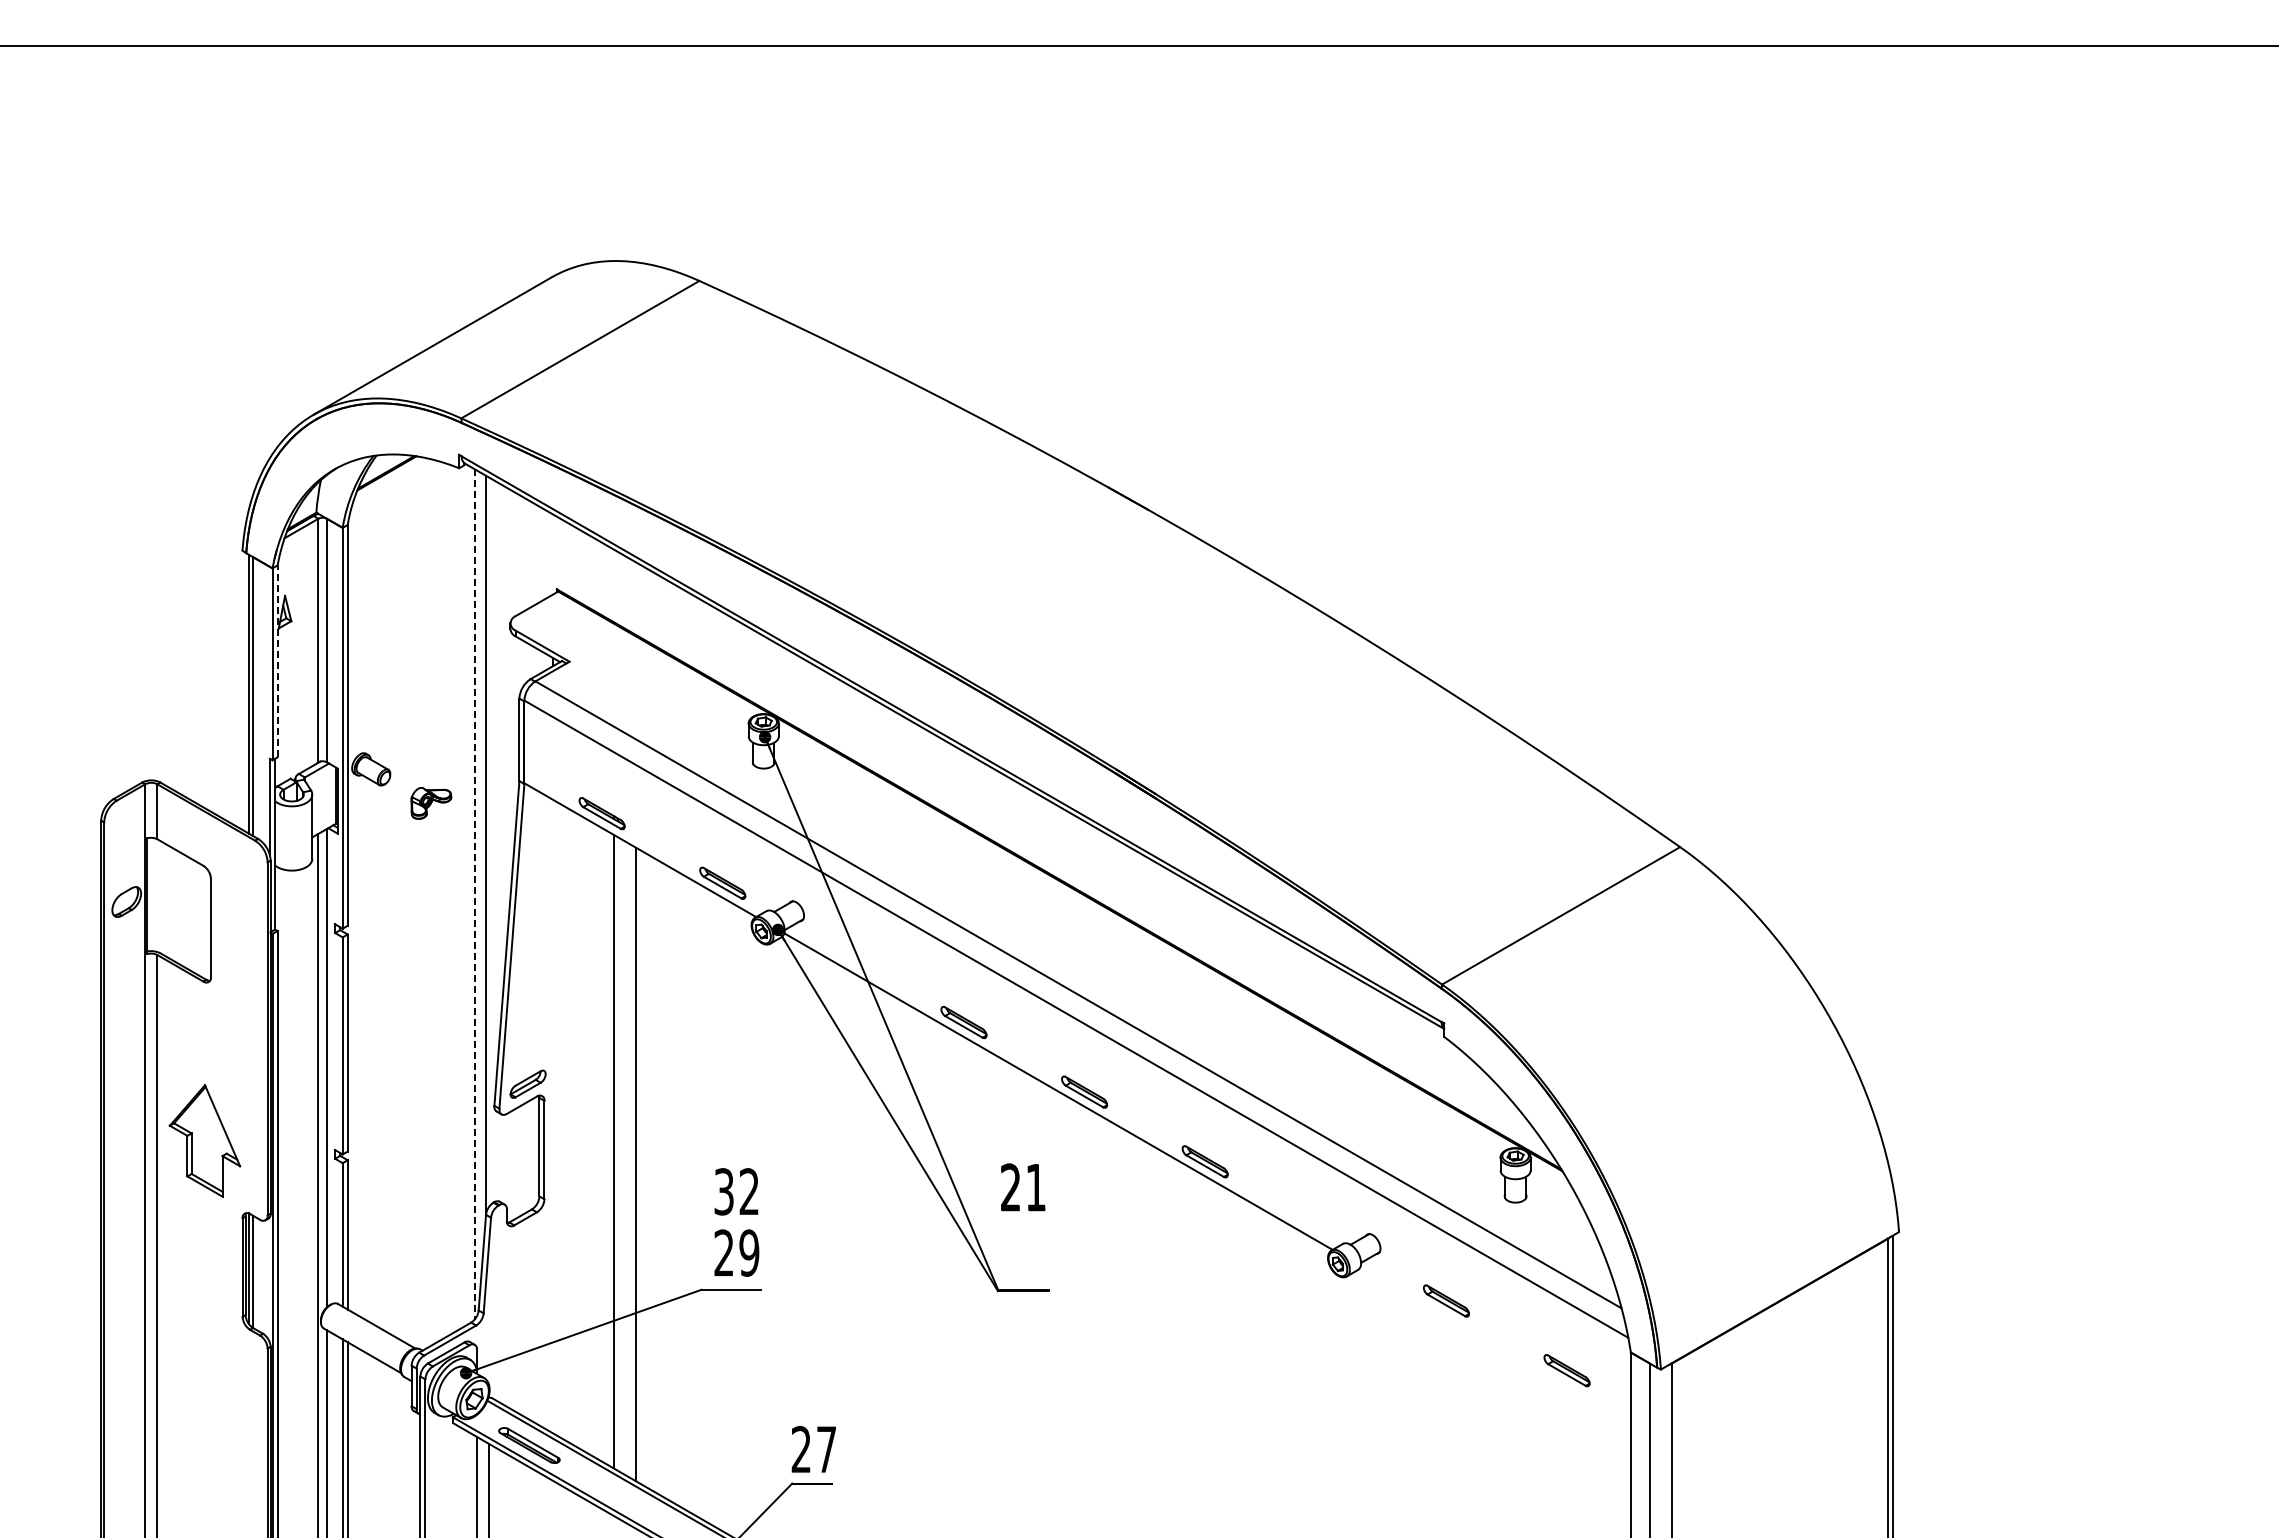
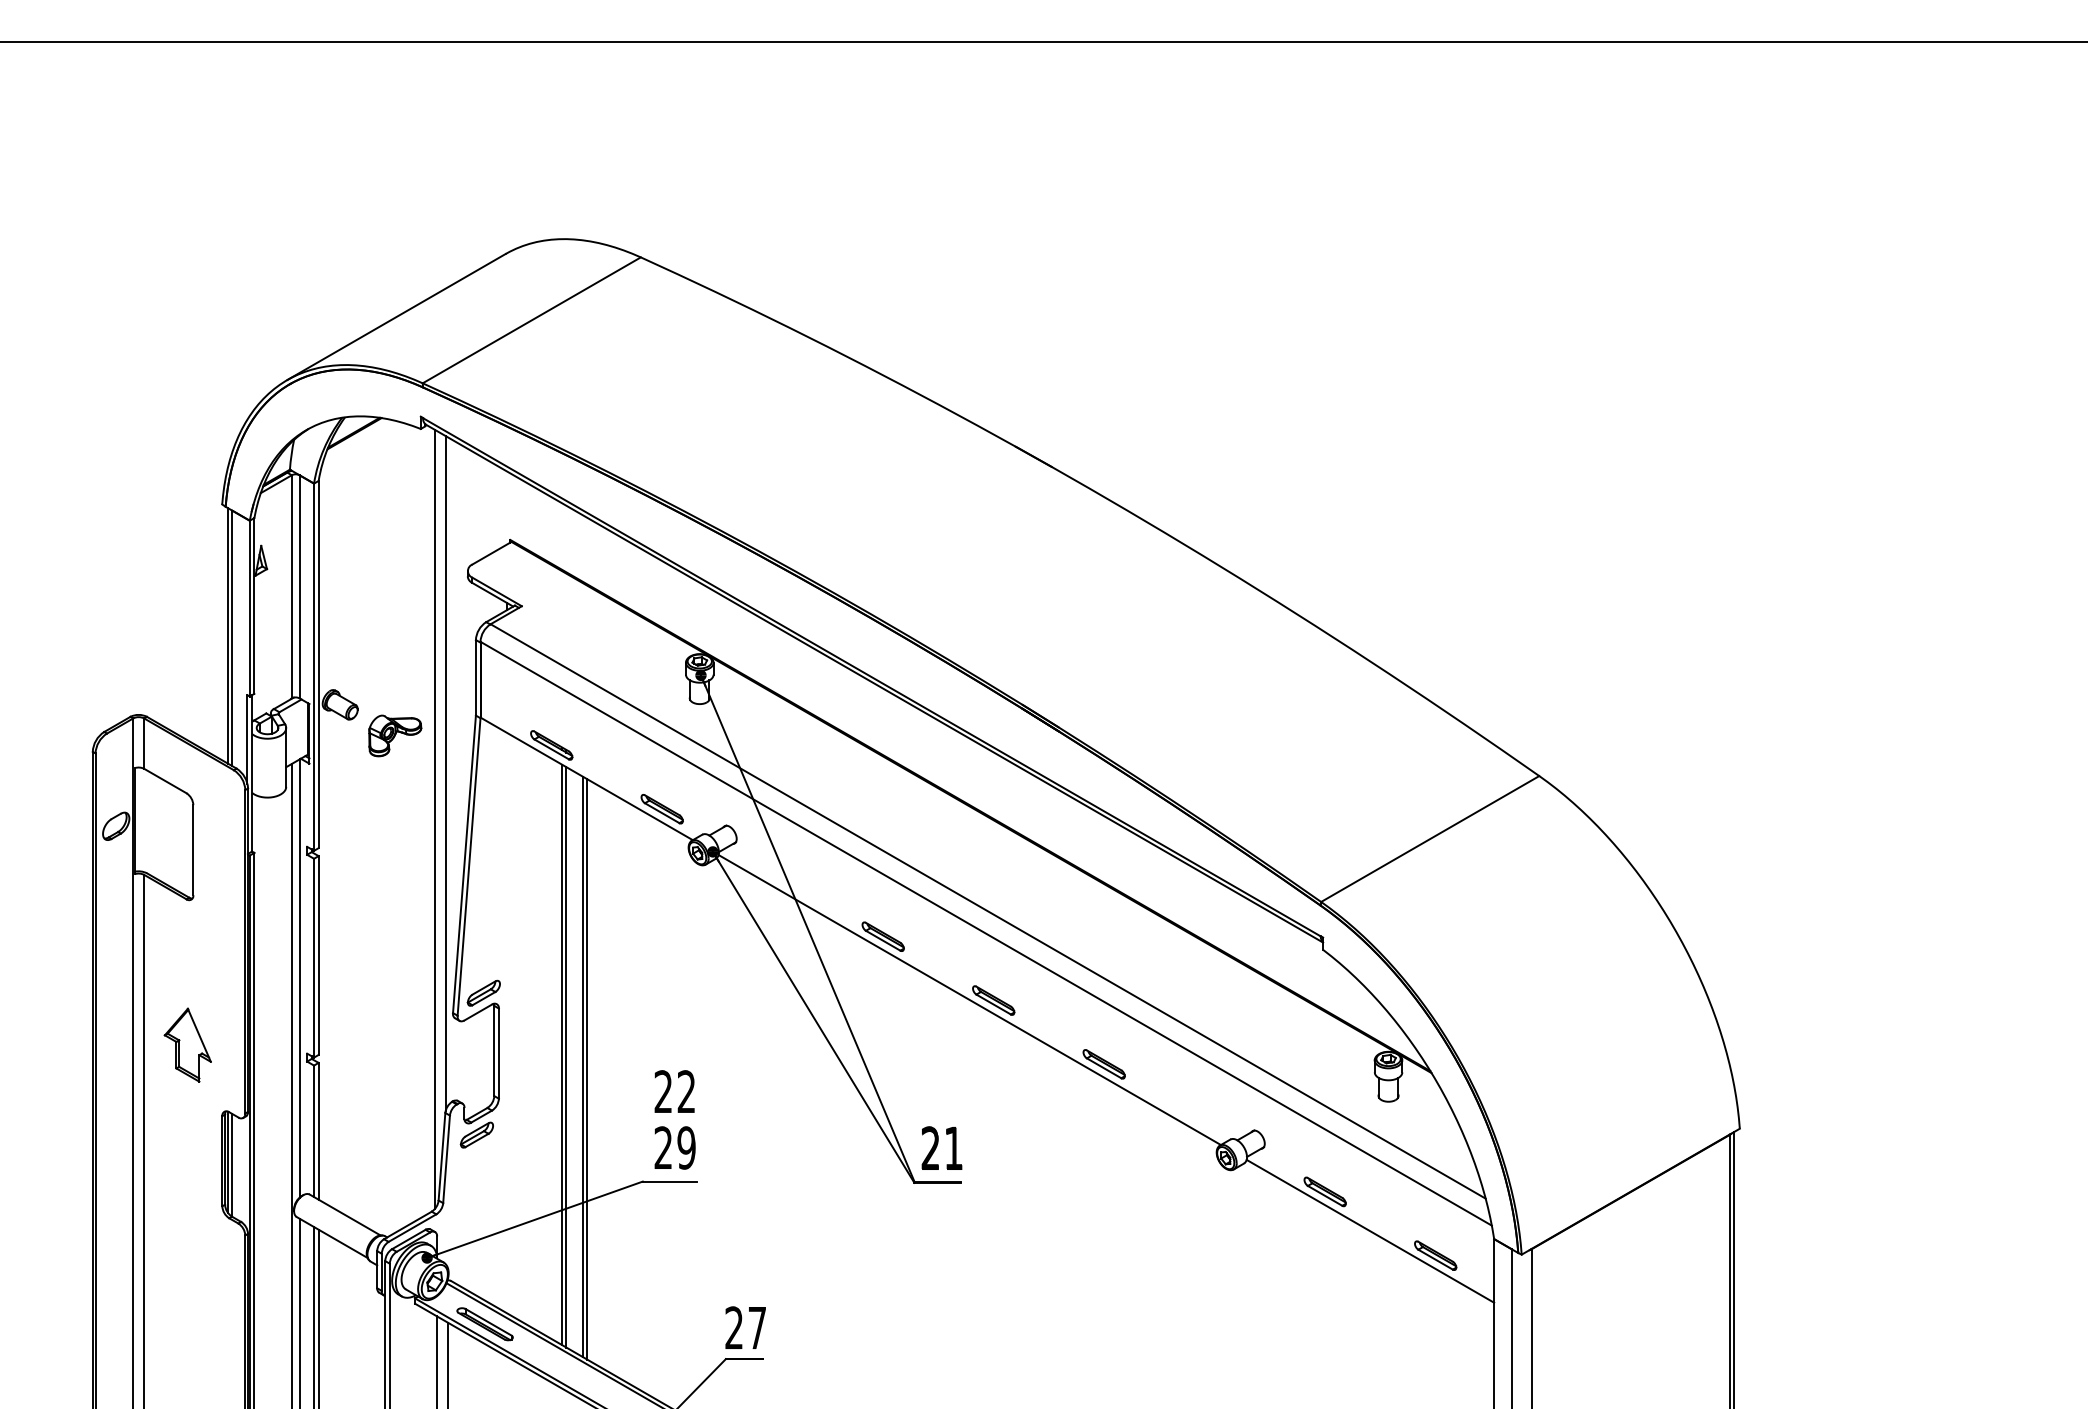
line: (277, 661) -> (254, 606), dashed -> solid
part: (431, 803) -> (395, 736), size x1.43
line: (474, 894) -> (434, 819), dashed -> solid
part: (204, 1140) -> (187, 1044), size x0.71
line: (618, 1153) -> (566, 1056), added
line: (640, 1167) -> (586, 1069), added
text: (1023, 1187) -> (942, 1148), moved
text: (723, 1191) -> (662, 1091), 32 -> 22
part: (520, 1238) -> (476, 1134), added
line: (1495, 1344) -> (1370, 1231), added

